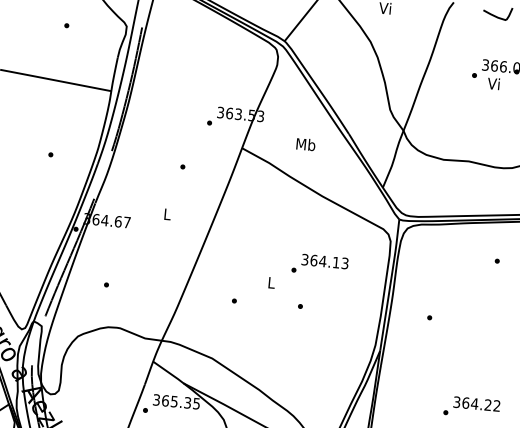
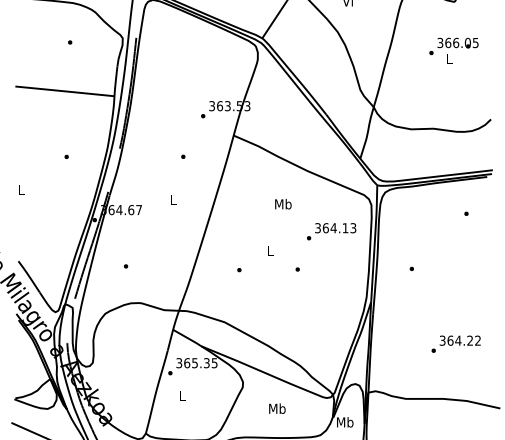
text: (493, 83) -> (448, 58), Vi -> L
text: (306, 144) -> (283, 204), moved
text: (320, 264) -> (331, 231), moved

